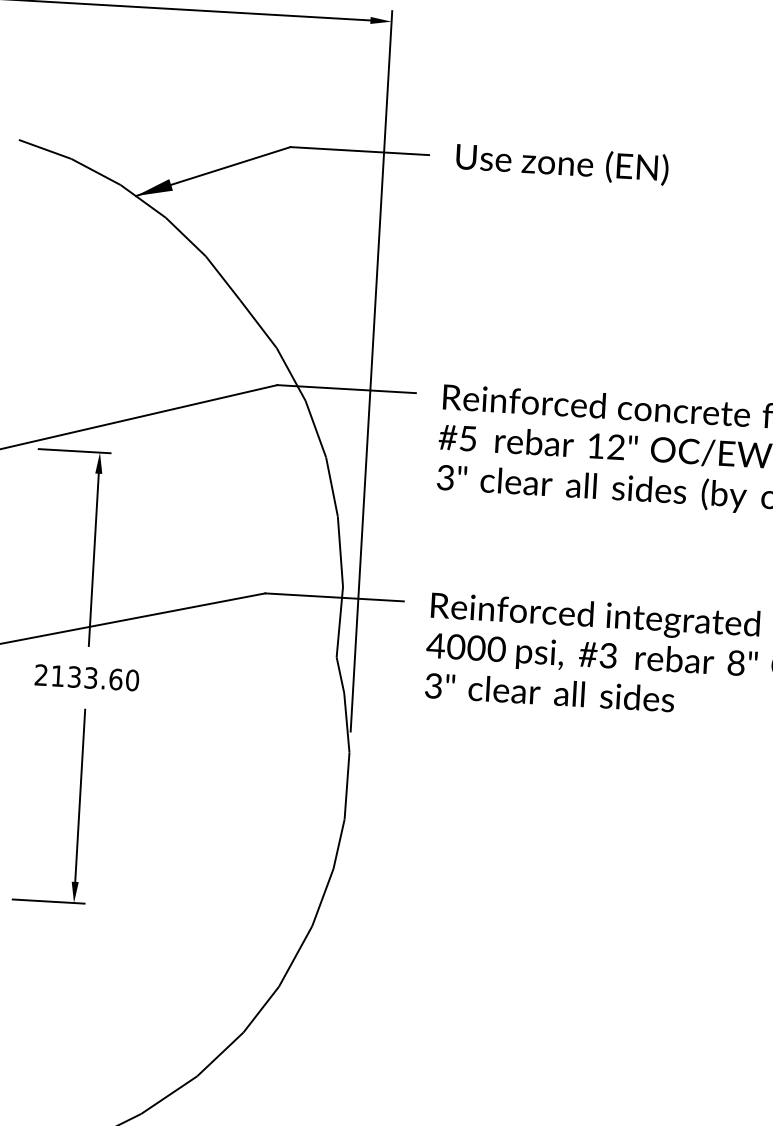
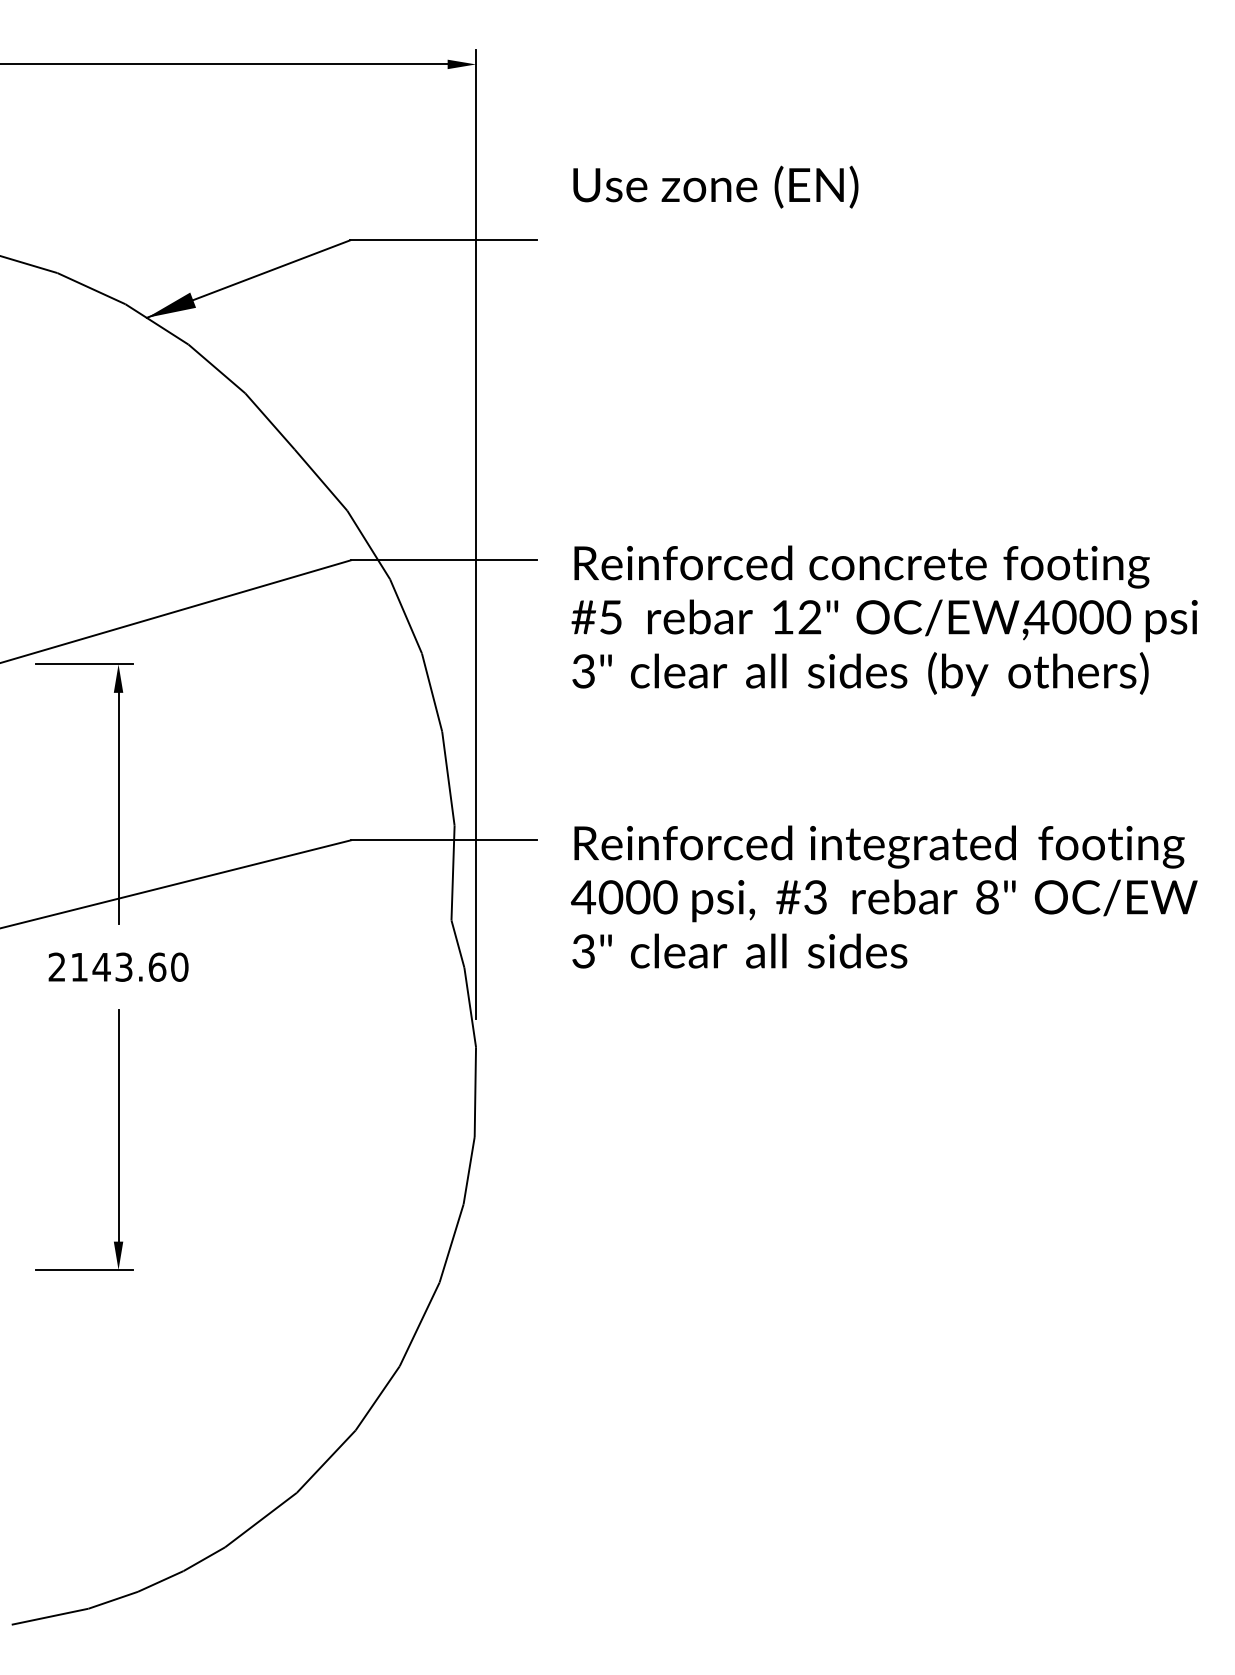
text: (562, 163) -> (715, 186), moved
text: (74, 676) -> (101, 966), 2133.60 -> 2143.60

